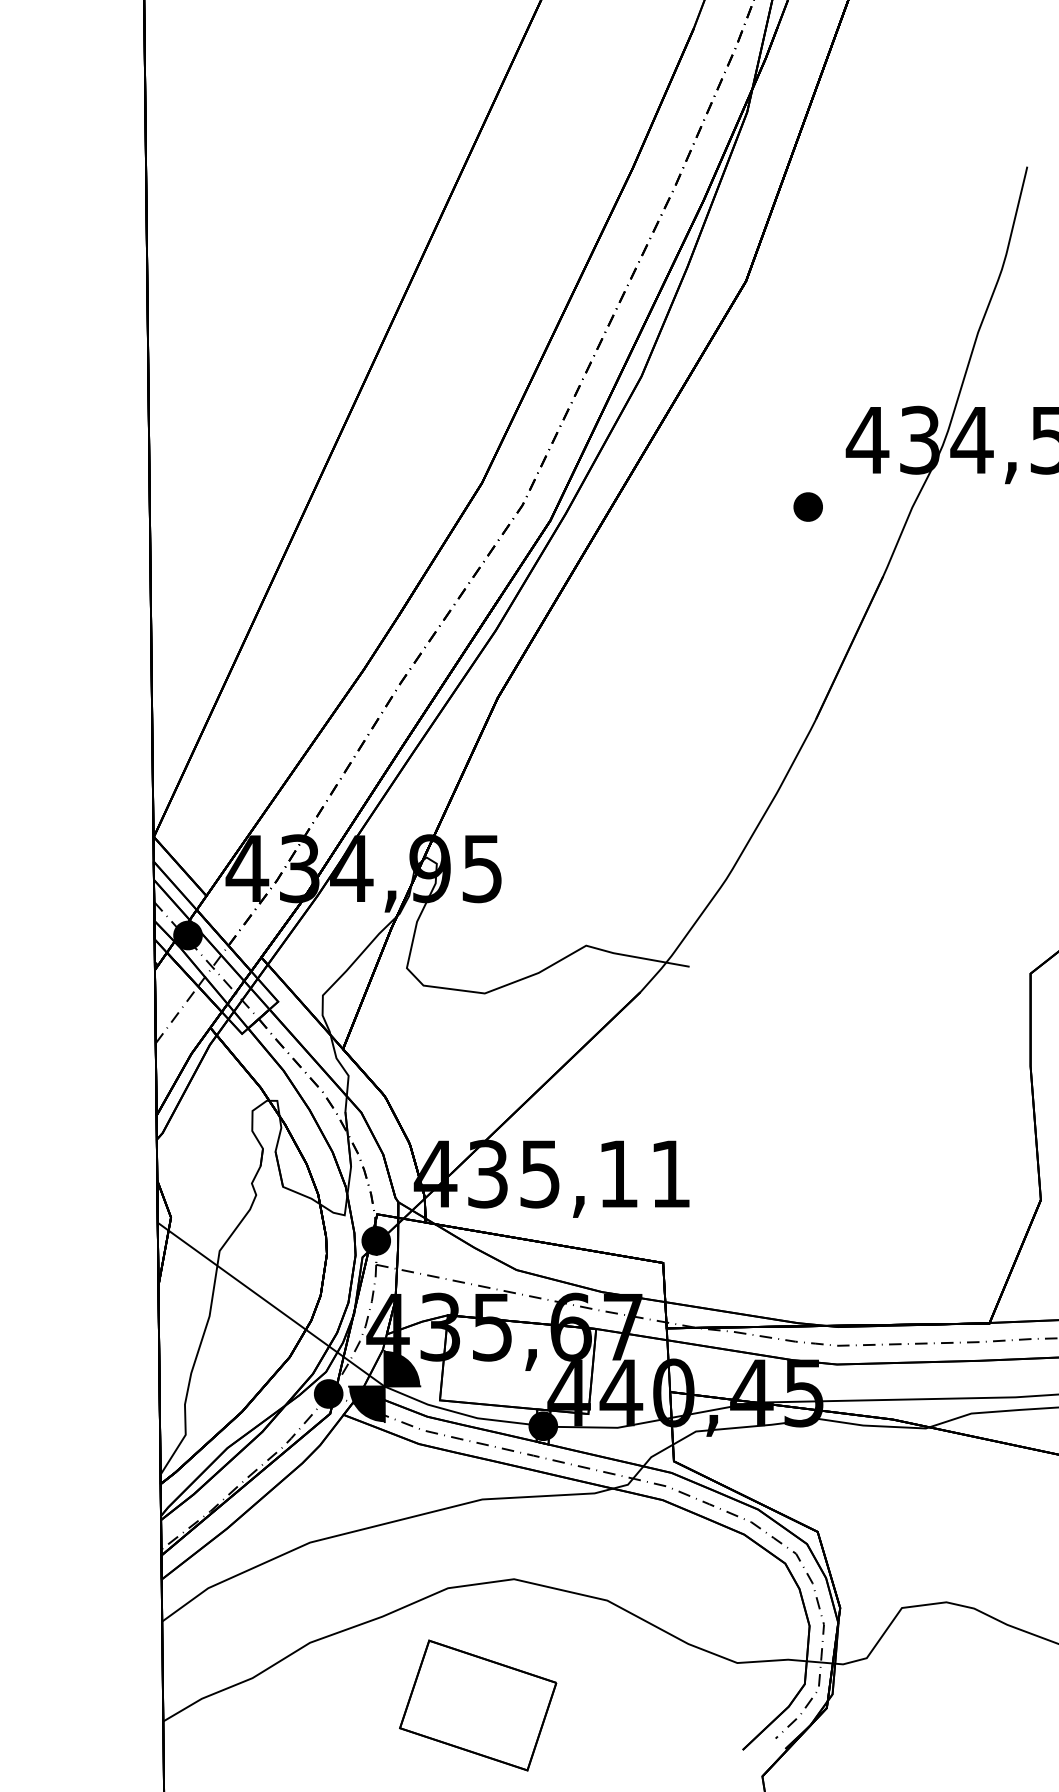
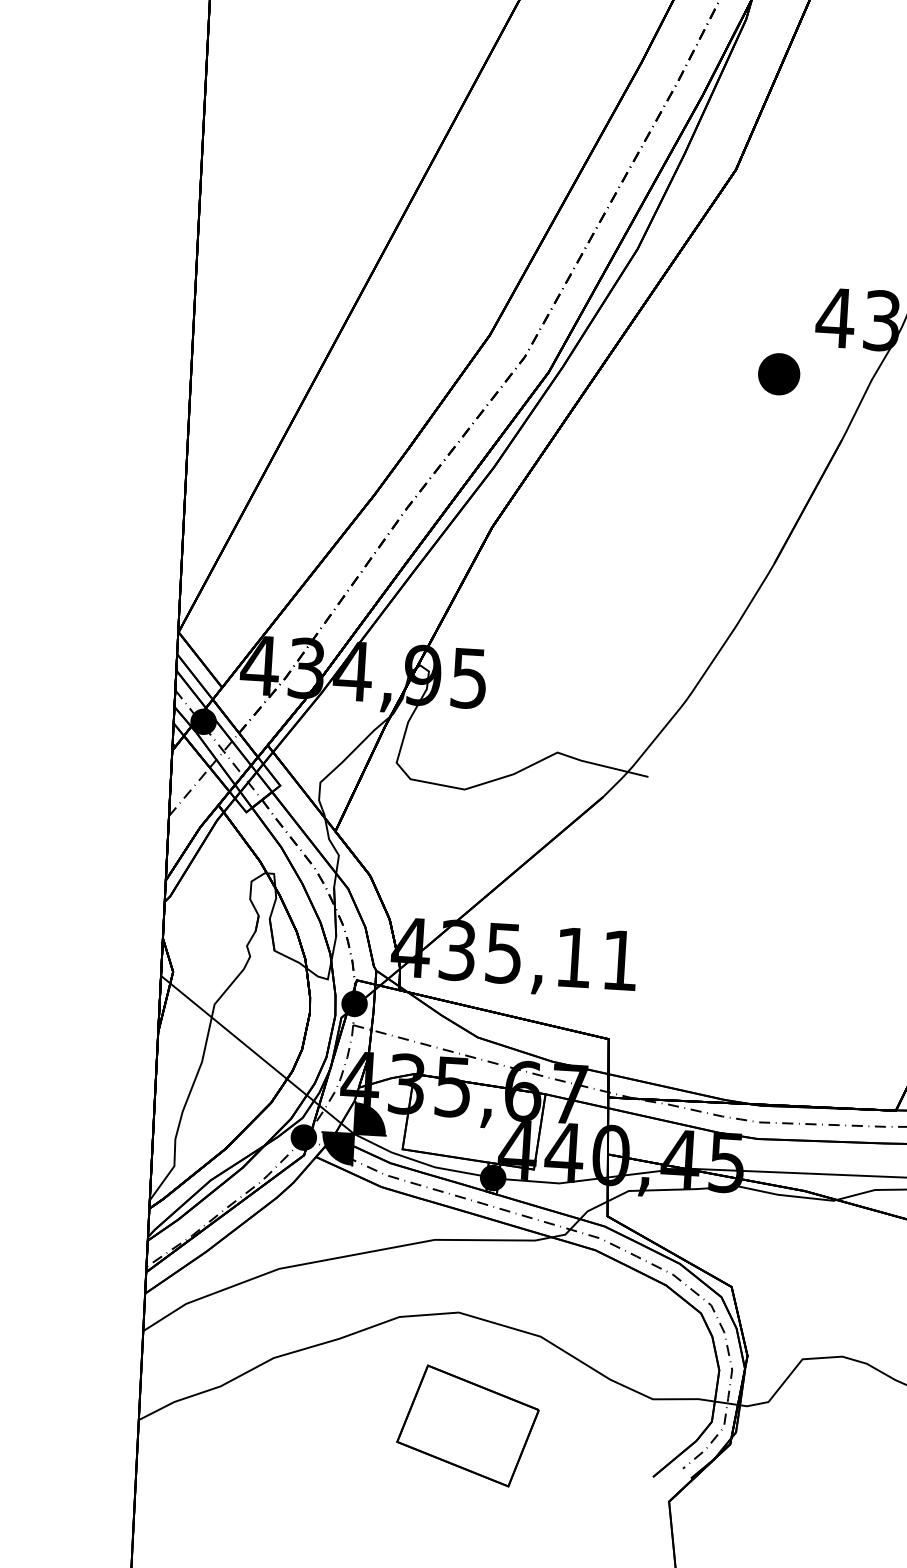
part: (807, 506) -> (778, 373), size x1.6
part: (478, 1705) -> (468, 1425), moved

